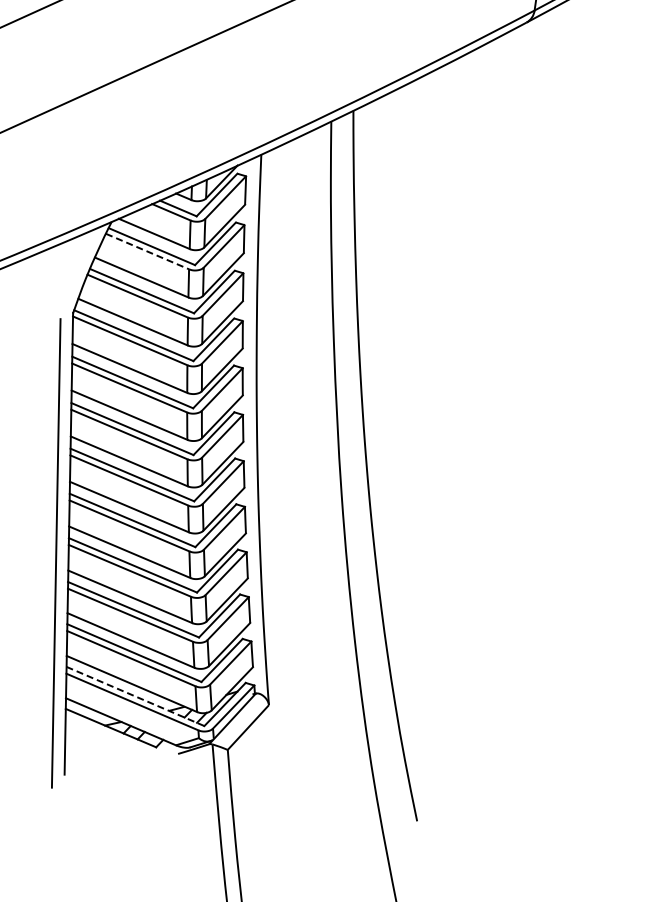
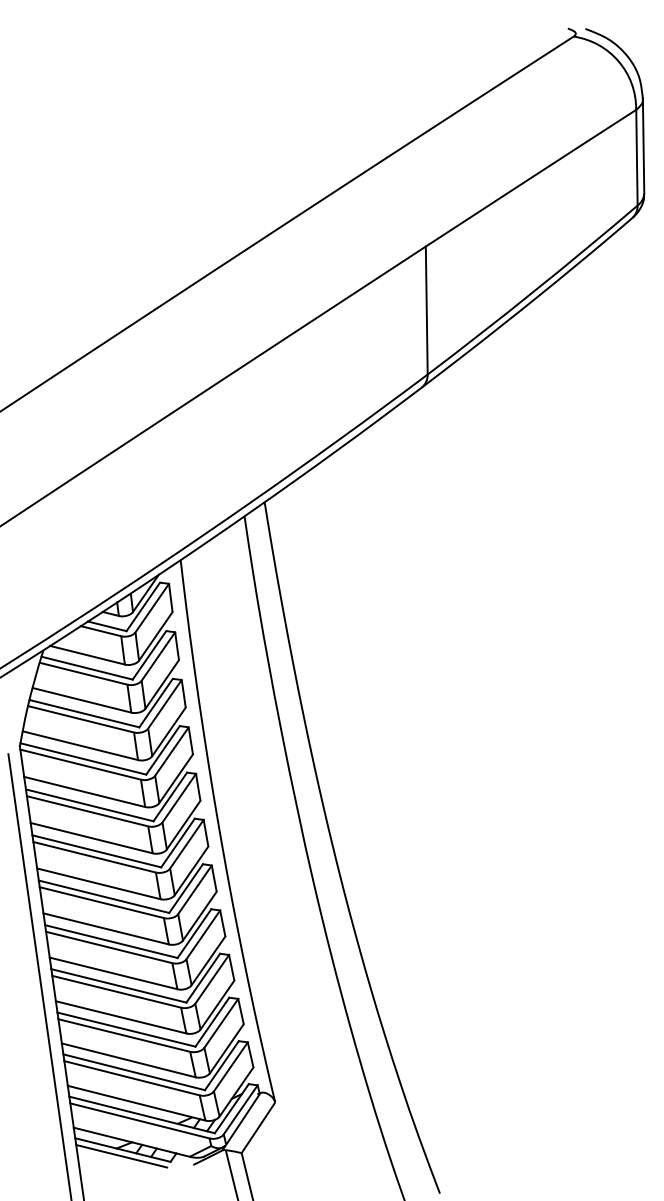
line: (148, 251) -> (84, 673), dashed -> solid
line: (135, 697) -> (142, 1115), dashed -> solid
line: (108, 733) -> (121, 1155), added

